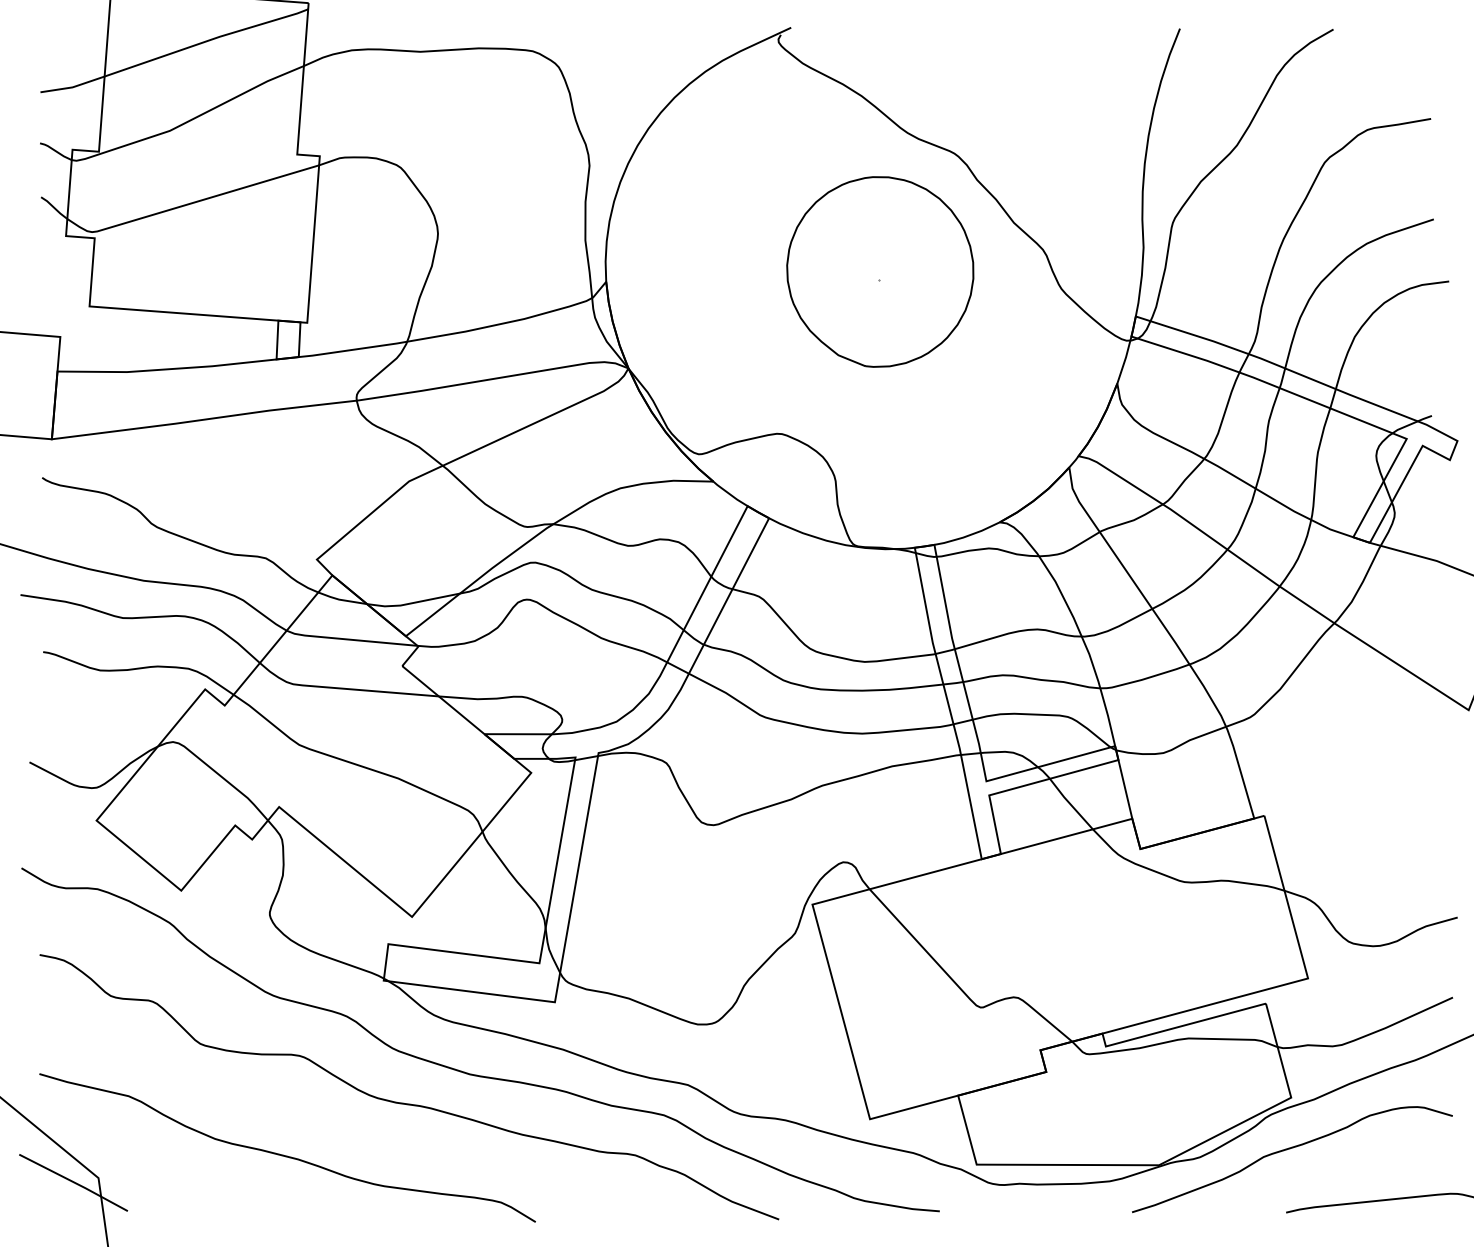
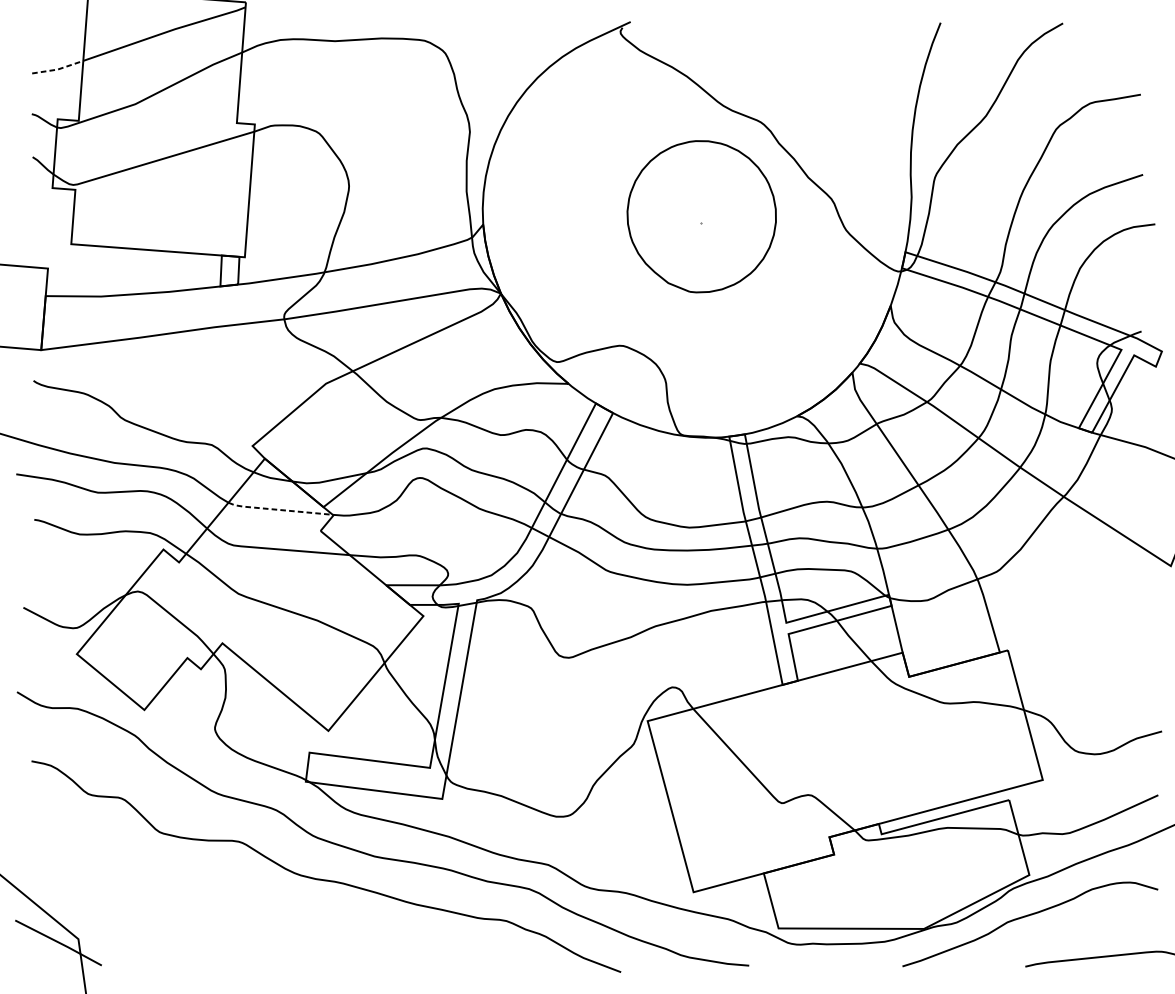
line: (72, 87) -> (57, 69), solid -> dashed
line: (350, 639) -> (279, 509), solid -> dashed
curve: (287, 1155) -> (229, 921), removed

